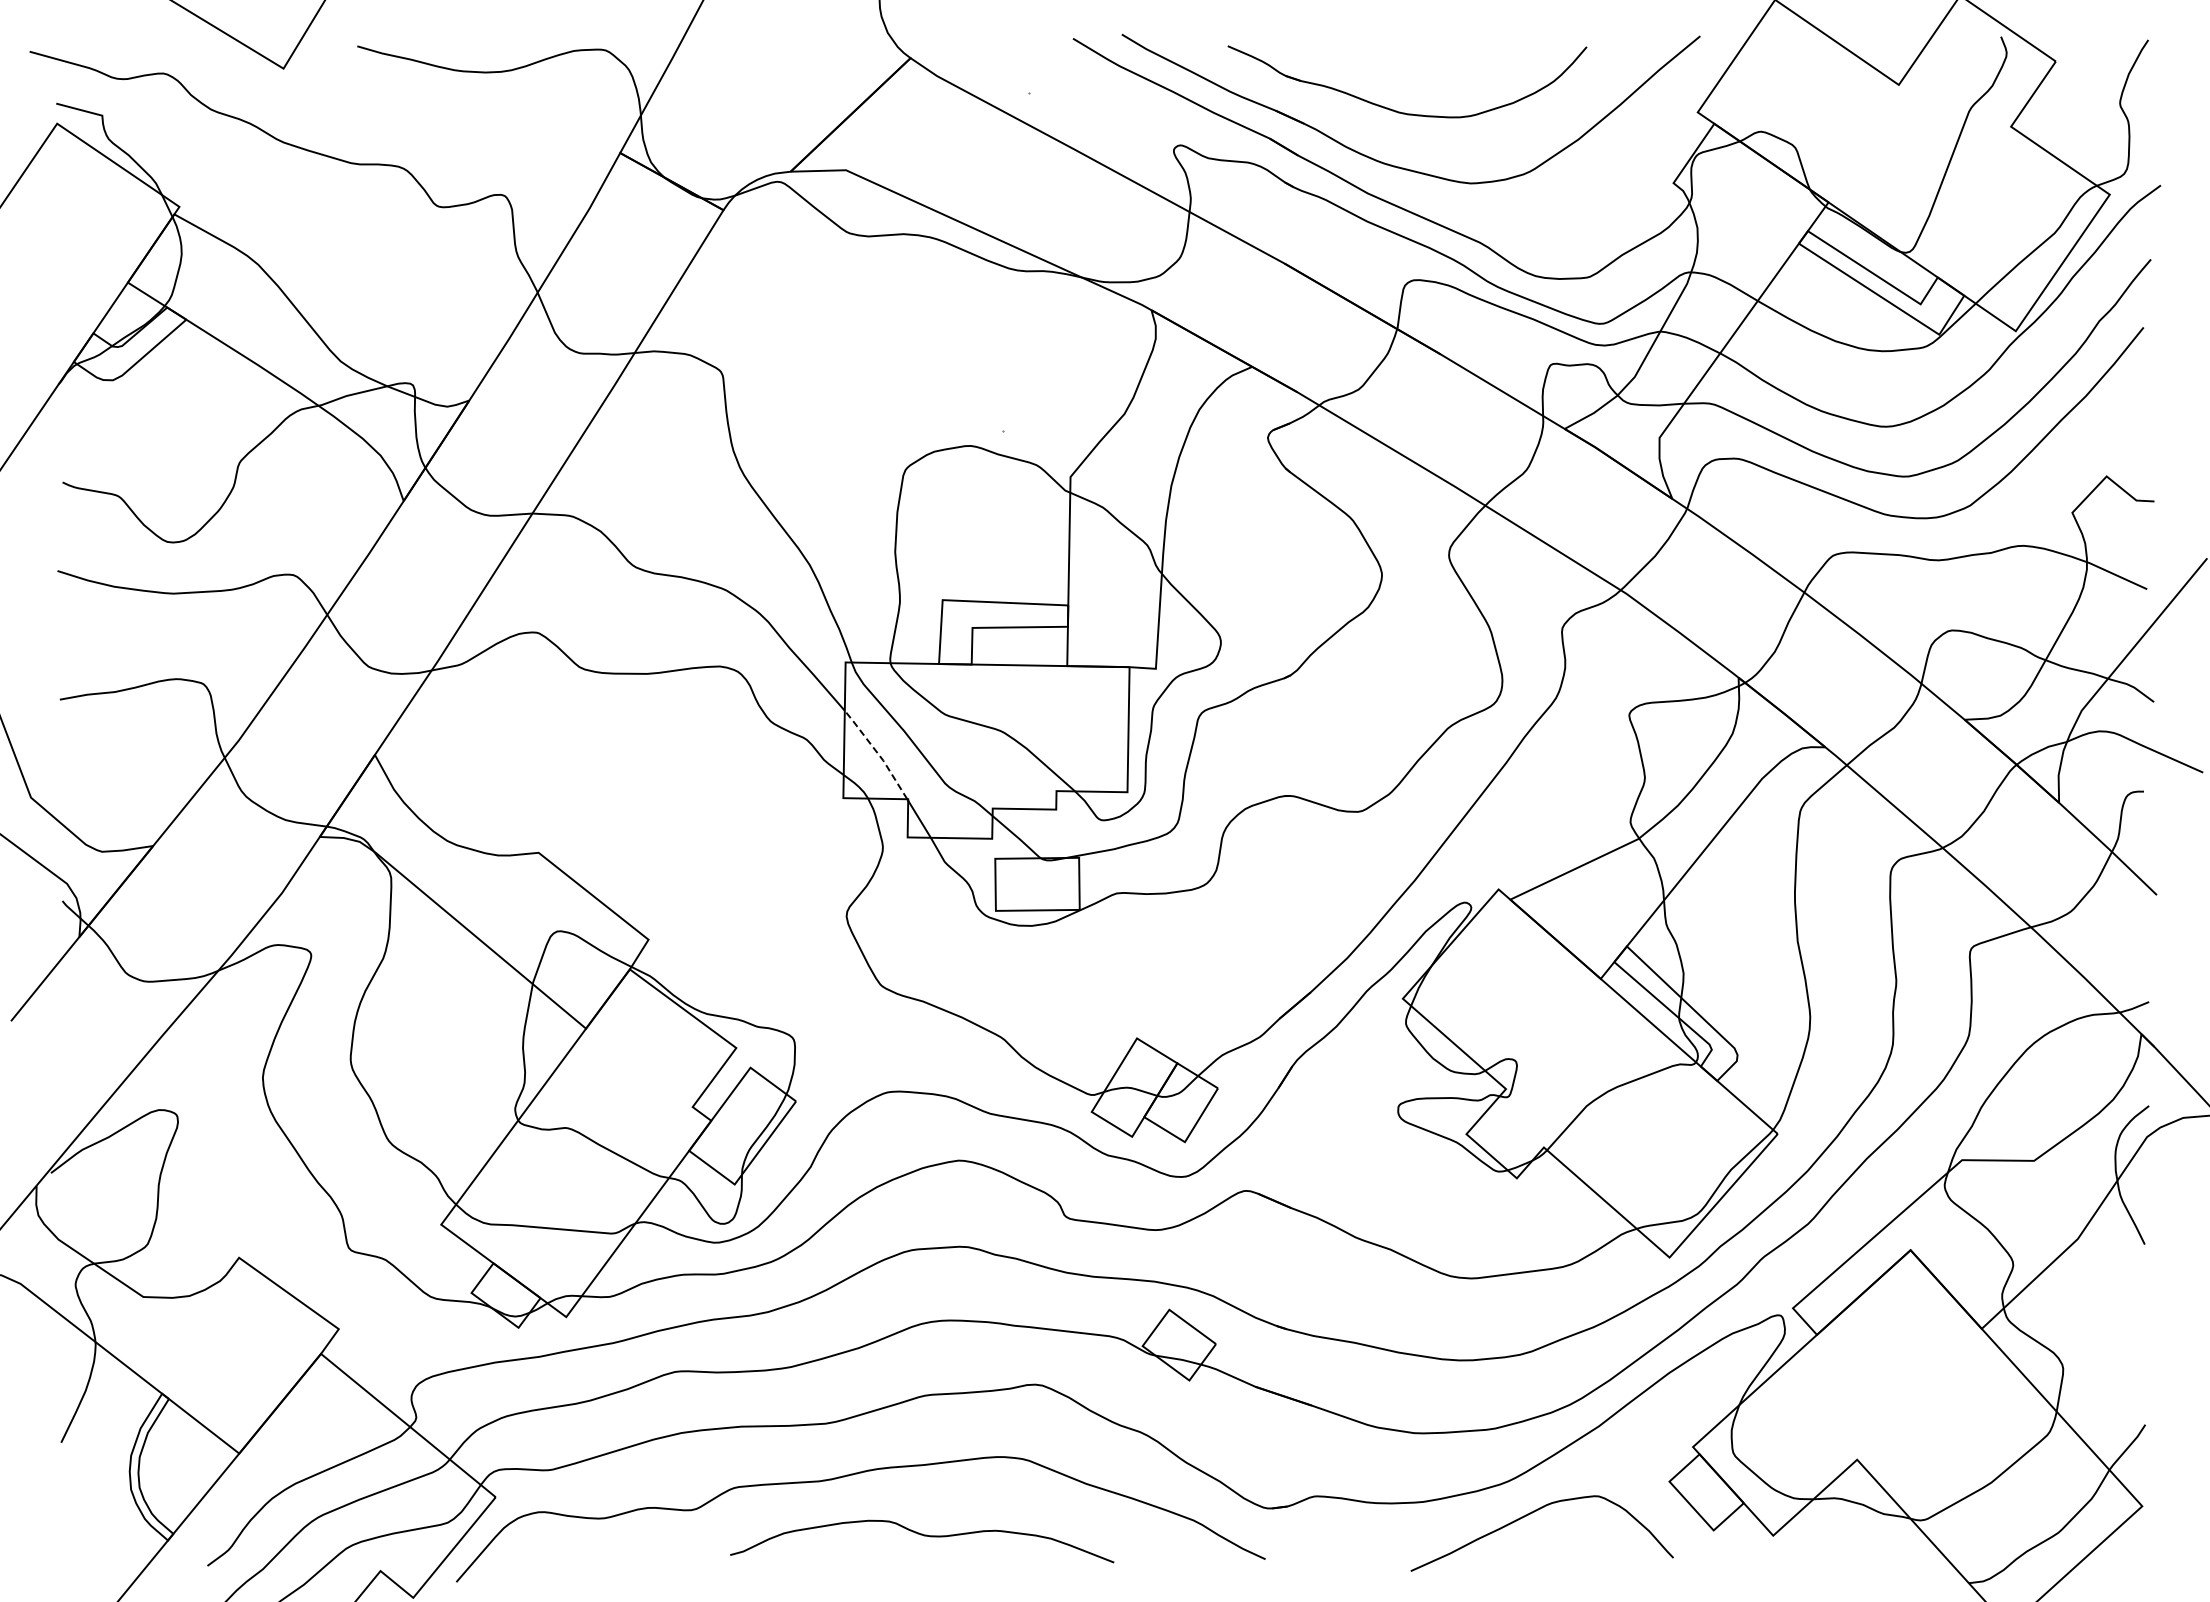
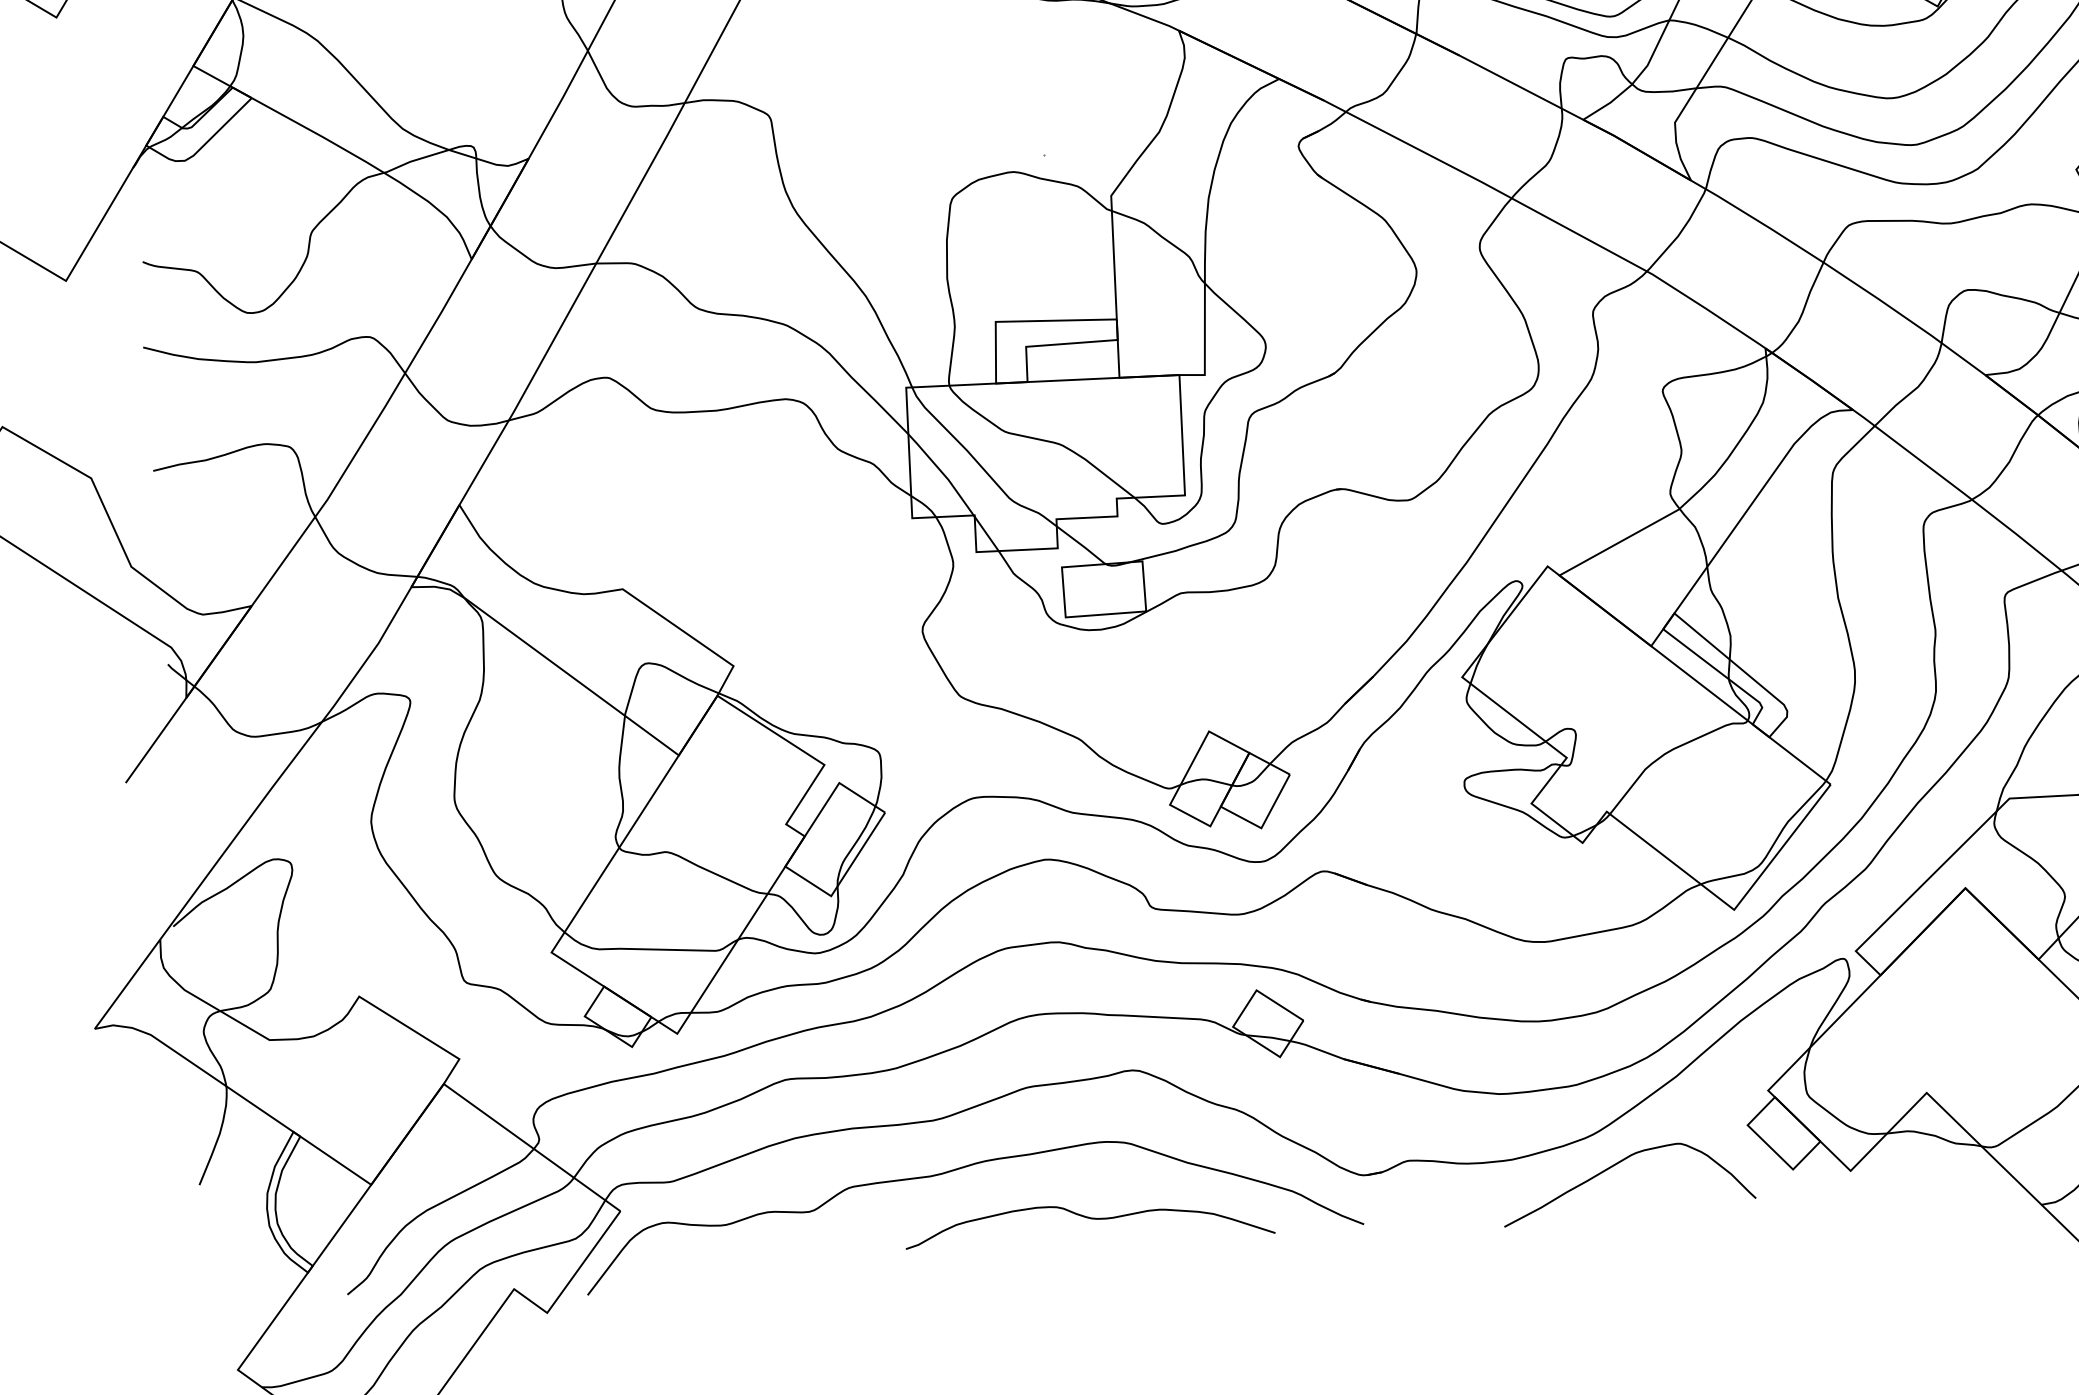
line: (877, 753) -> (942, 473), dashed -> solid
curve: (924, 1536) -> (1091, 1219), moved

